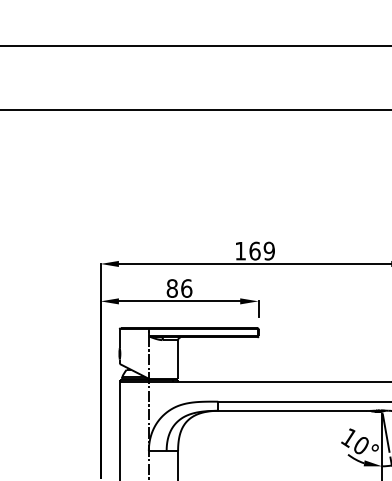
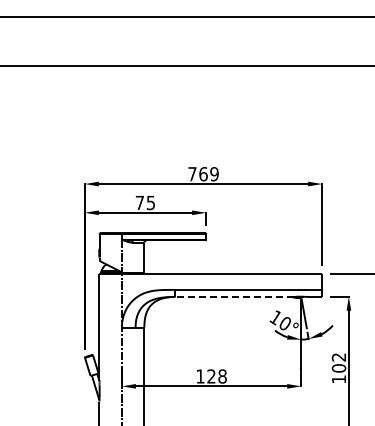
text: (240, 251) -> (192, 174), 169 -> 769
text: (179, 287) -> (145, 202), 86 -> 75
line: (294, 410) -> (233, 296), solid -> dashed

